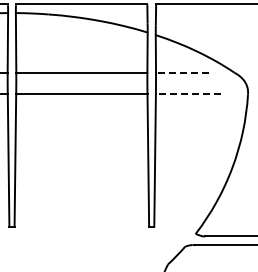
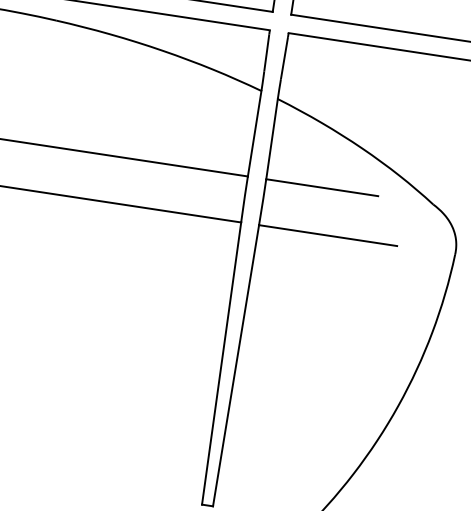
line: (181, 72) -> (320, 186), dashed -> solid
line: (187, 94) -> (326, 235), dashed -> solid

